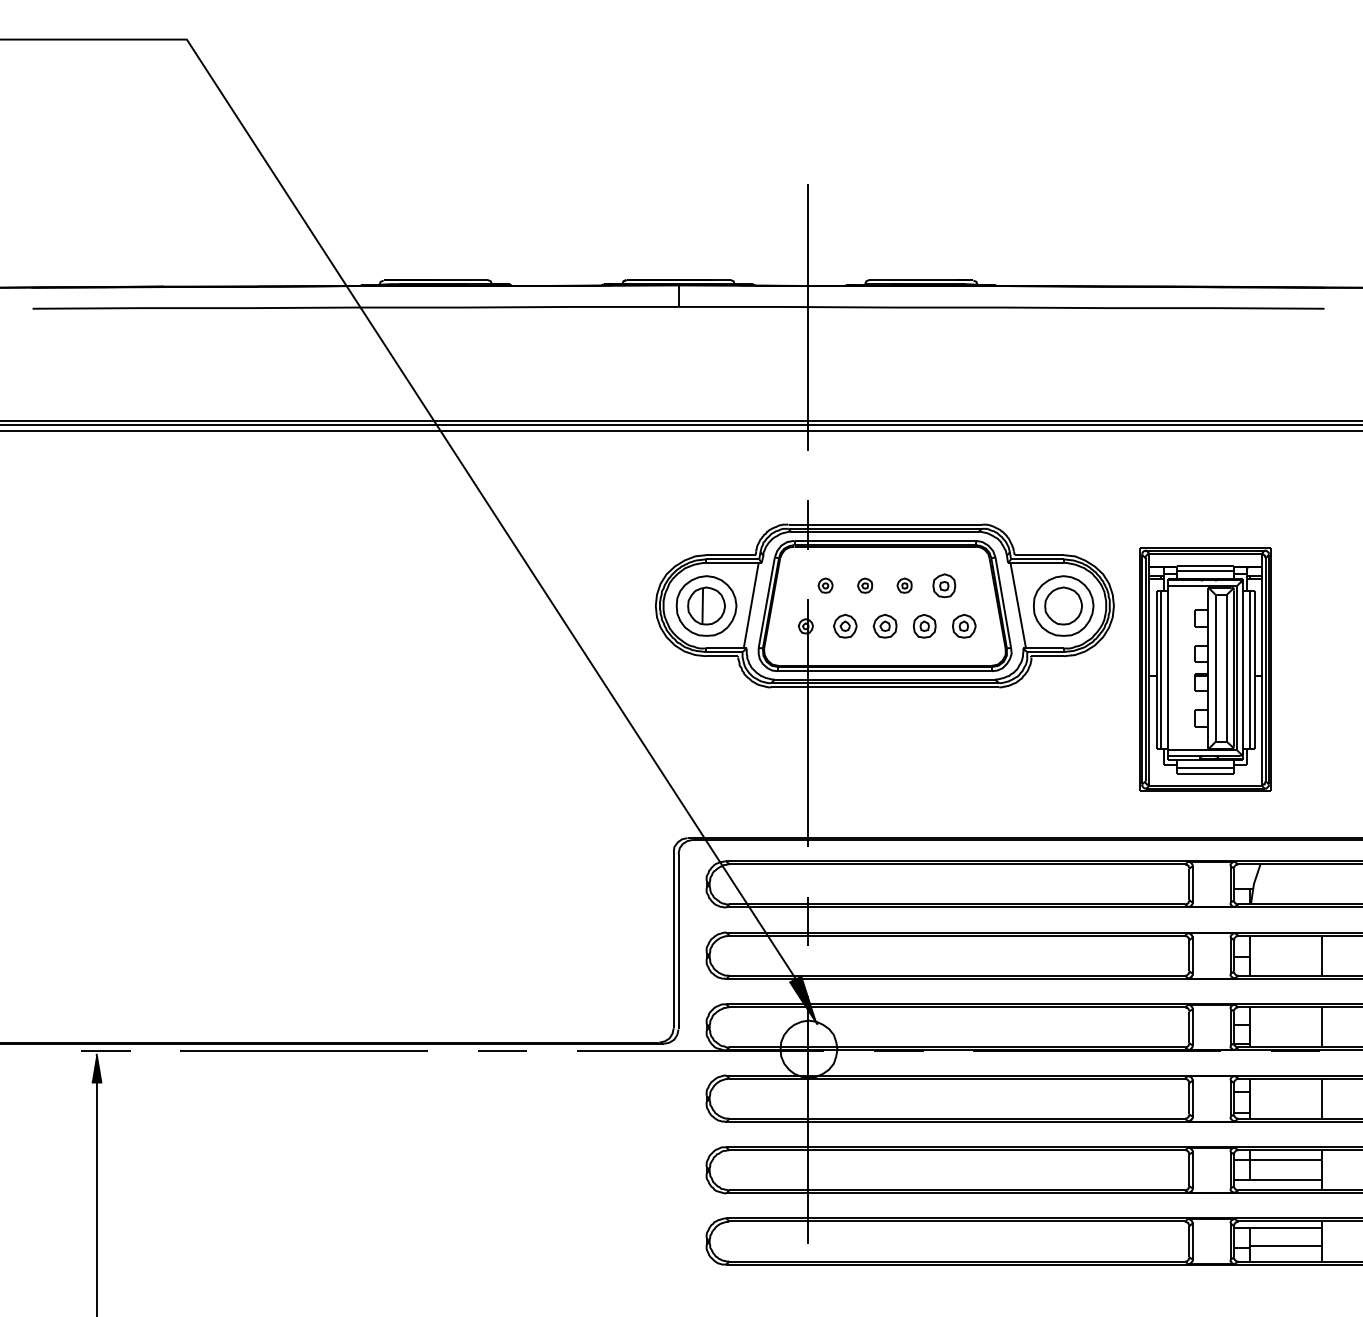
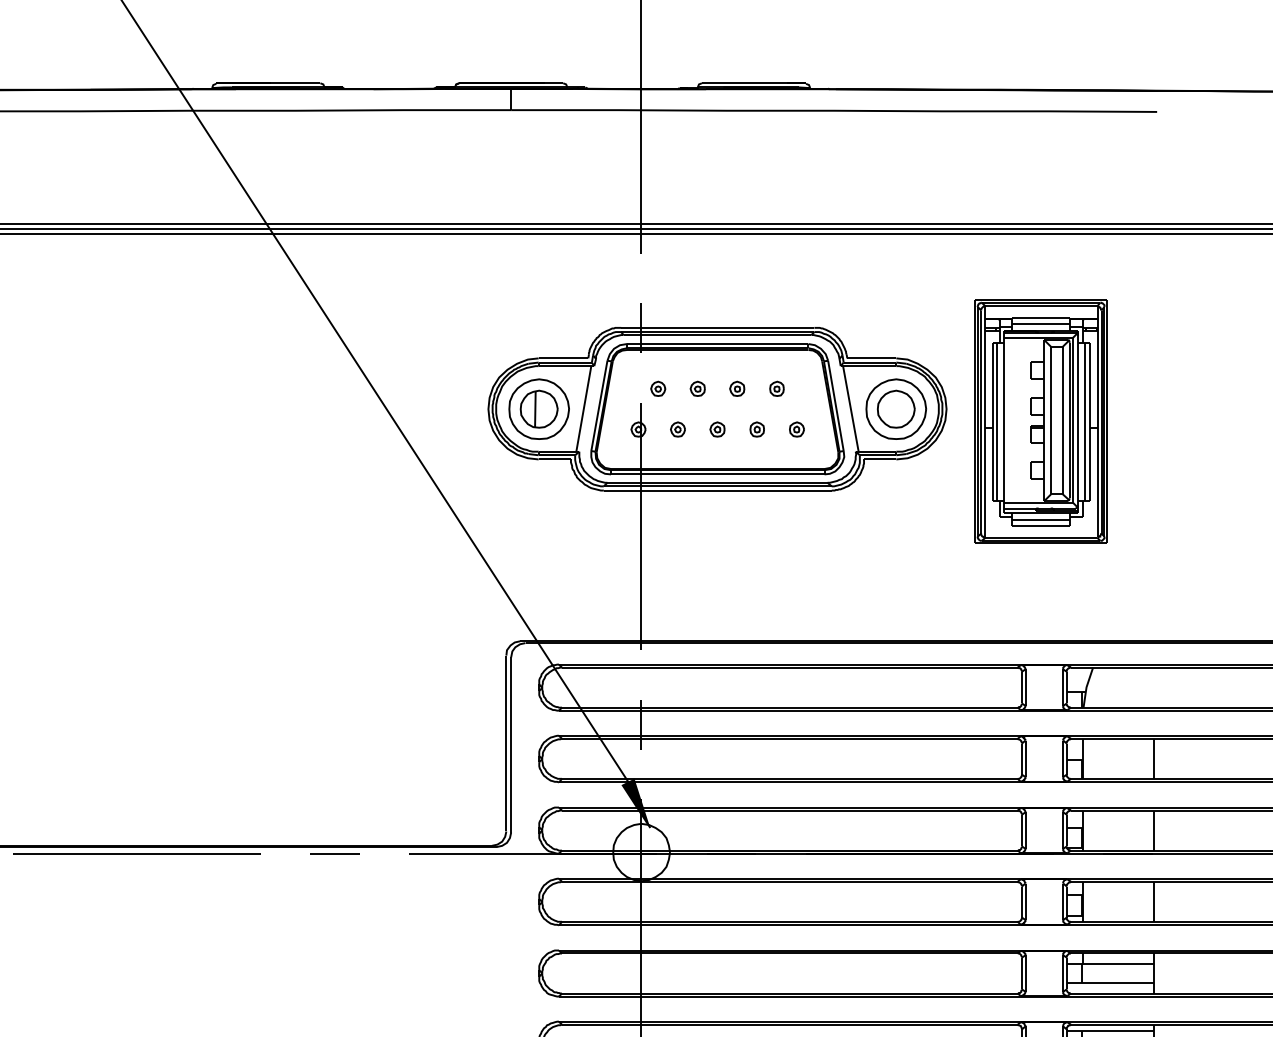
part: (944, 585) -> (777, 388), size x0.62
part: (845, 626) -> (678, 429), size x0.62
part: (884, 626) -> (717, 429), size x0.62
part: (924, 626) -> (757, 429), size x0.62
part: (964, 626) -> (797, 429), size x0.62
part: (1205, 669) -> (1041, 421), moved

